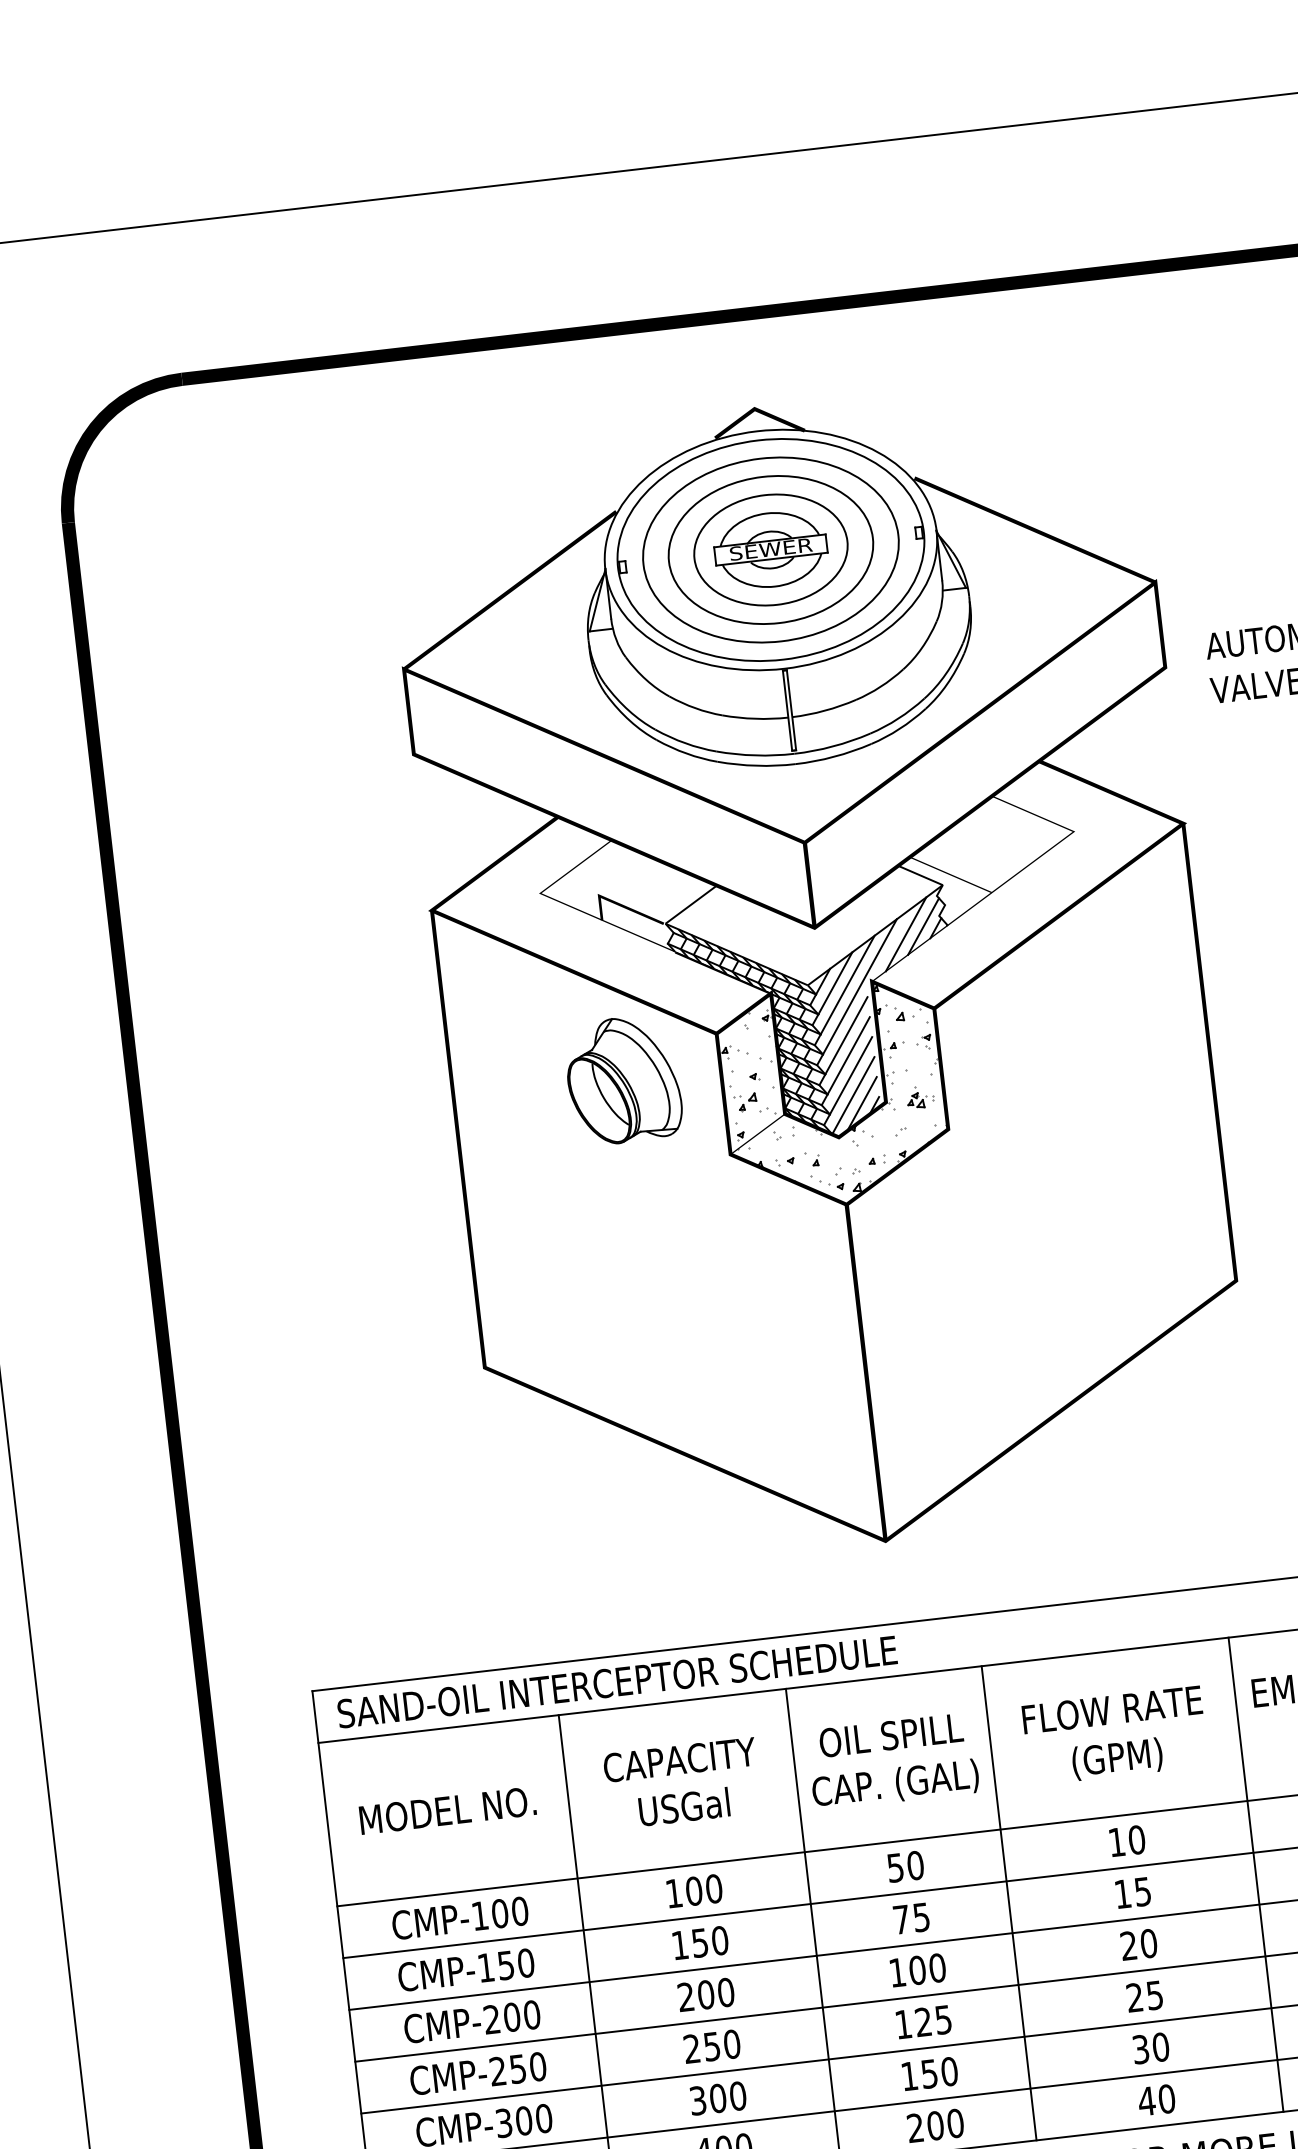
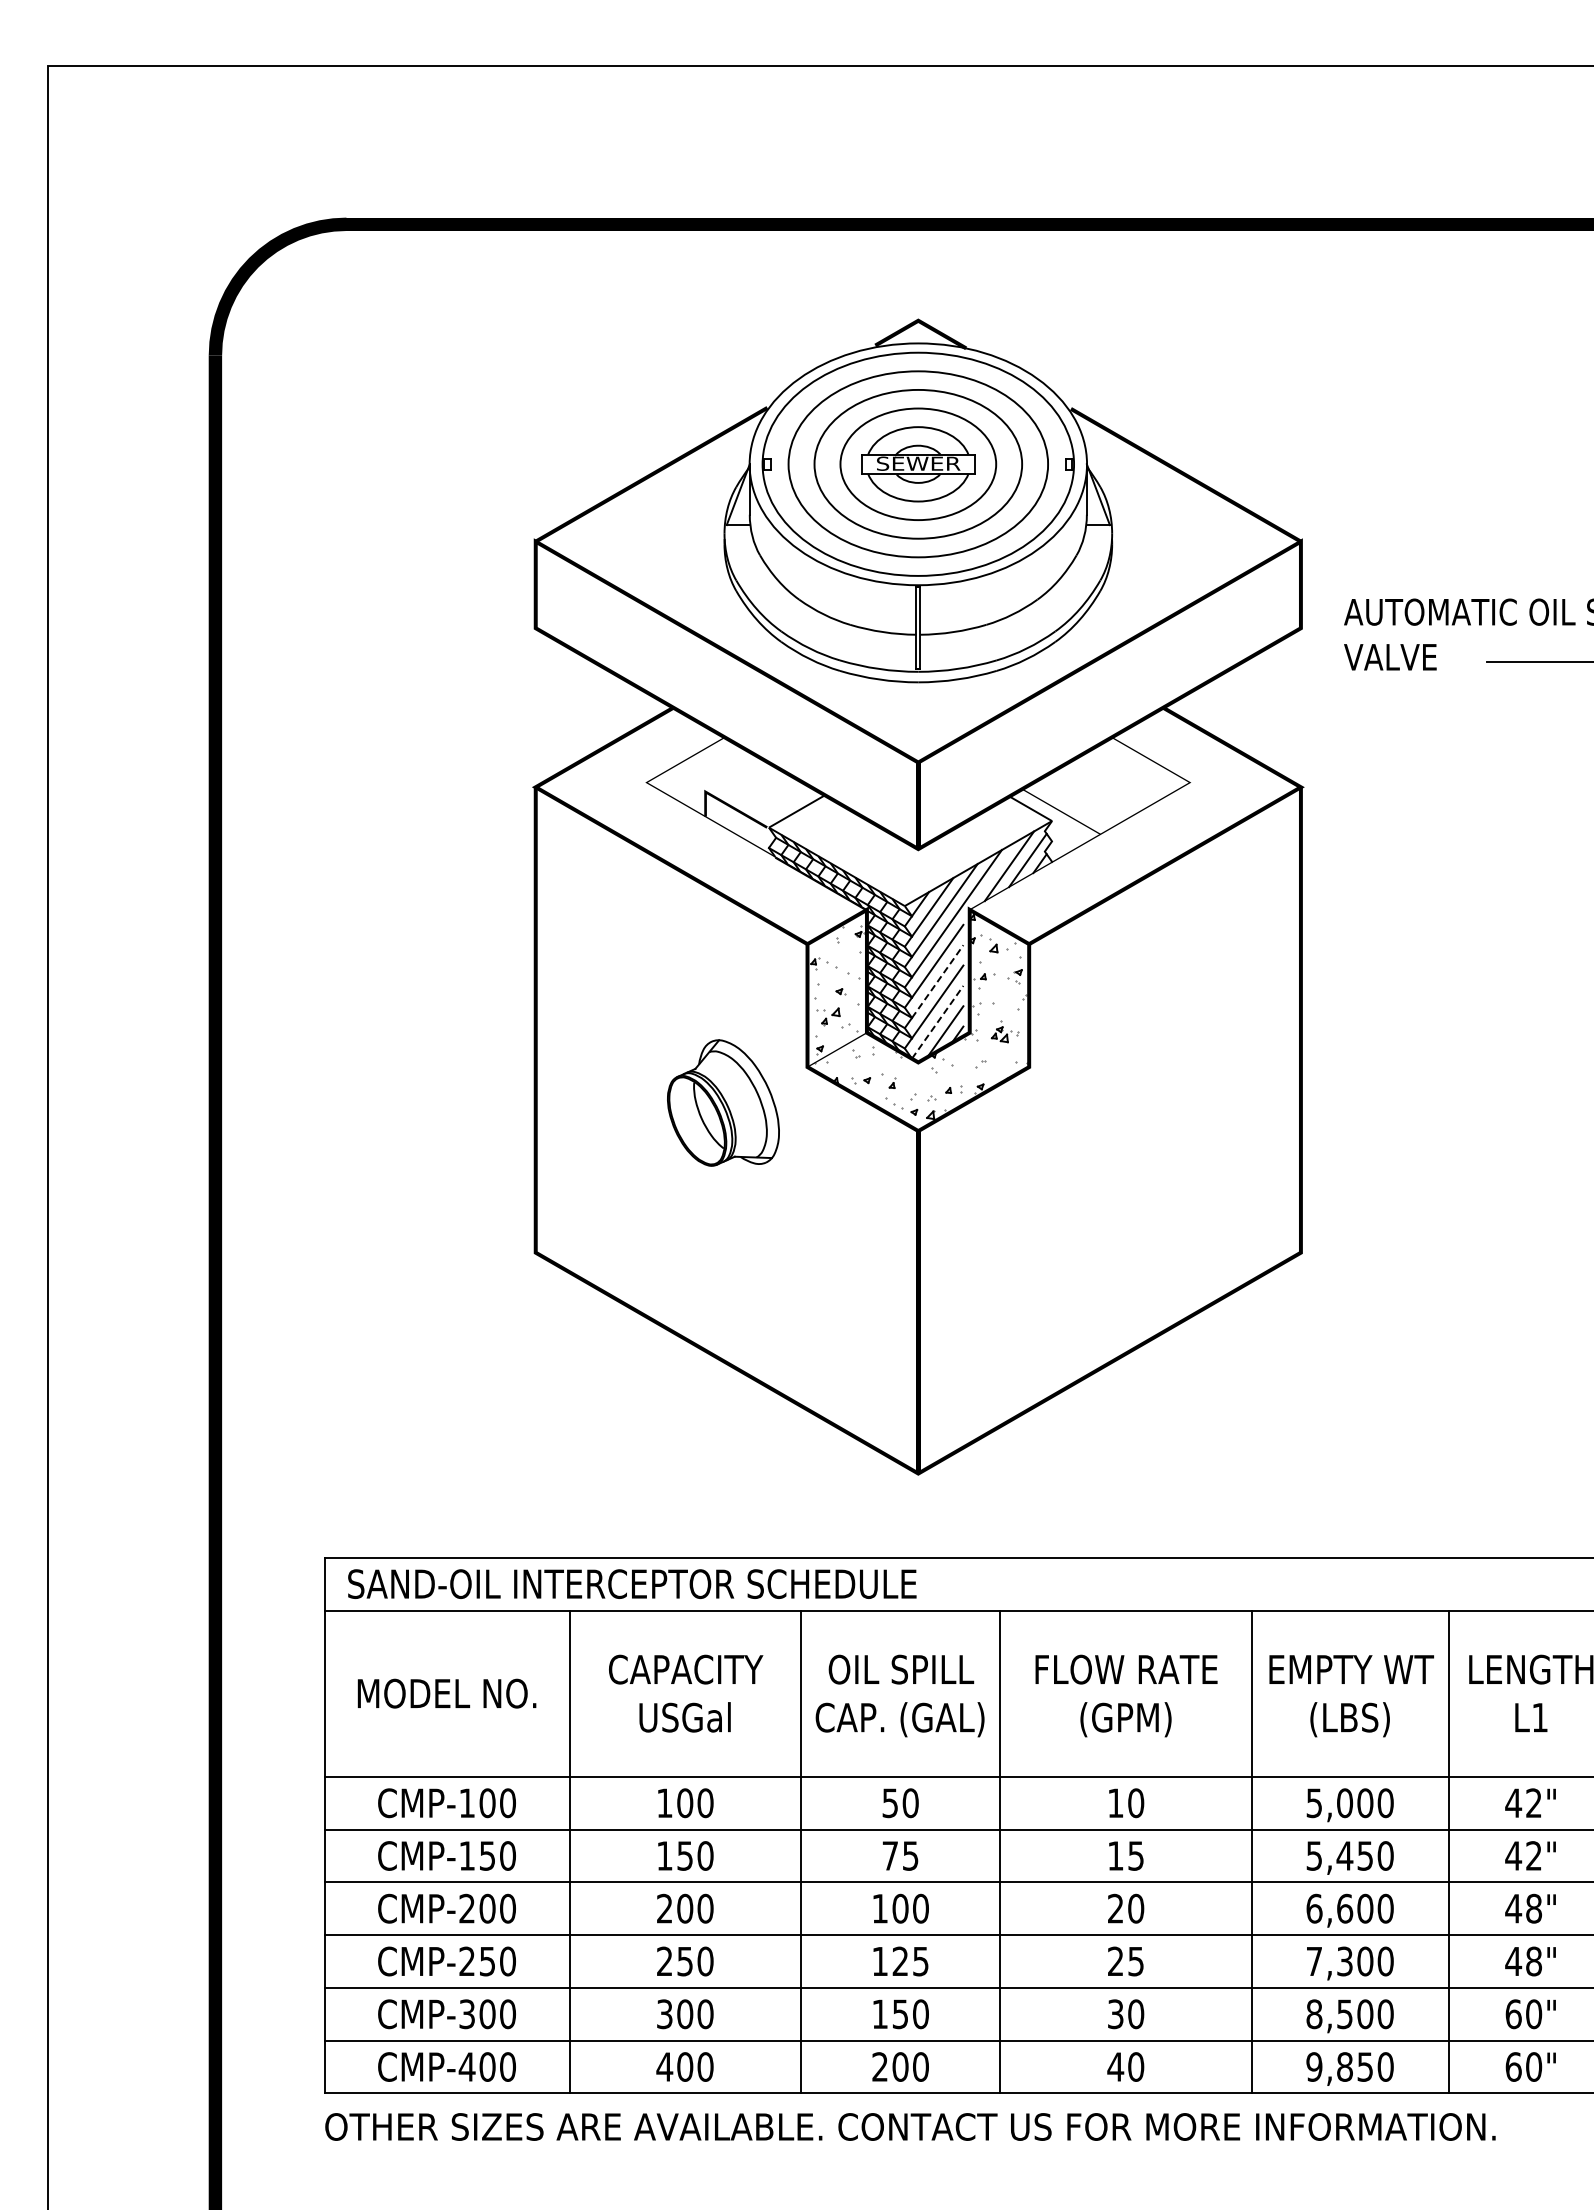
line: (848, 1055) -> (937, 981), solid -> dashed
part: (623, 1079) -> (723, 1102), moved
line: (853, 1095) -> (937, 1022), solid -> dashed

